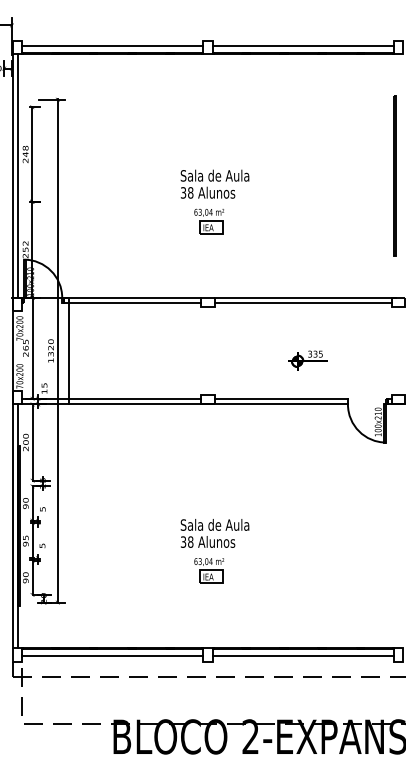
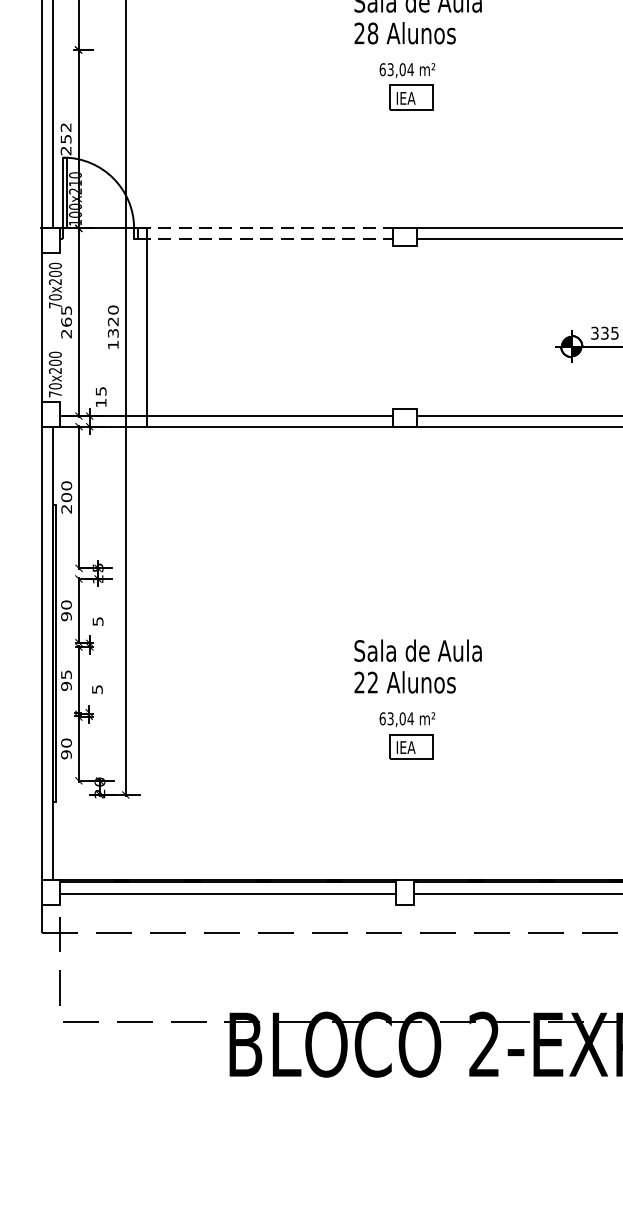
text: (183, 193) -> (359, 34), 38 -> 28
line: (132, 297) -> (264, 227), solid -> dashed
line: (132, 303) -> (264, 239), solid -> dashed
text: (186, 541) -> (365, 681), 38 -> 22

